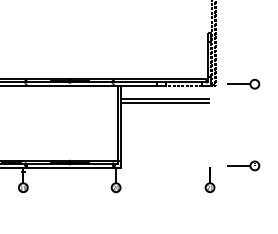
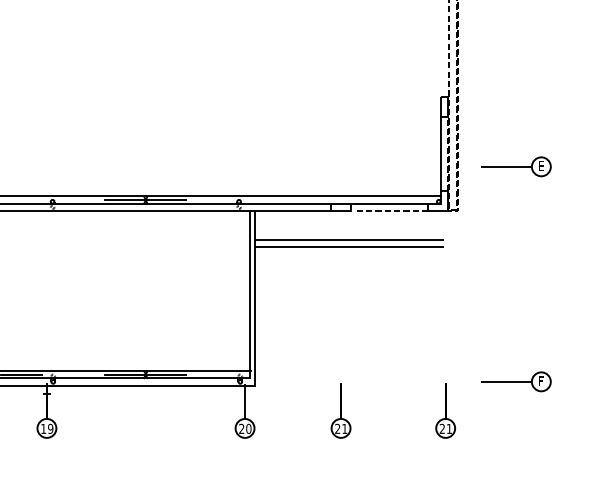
part: (243, 83) -> (517, 165), moved
part: (160, 179) -> (339, 410), added

